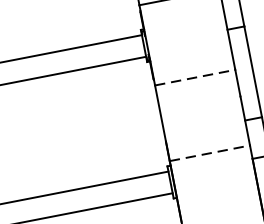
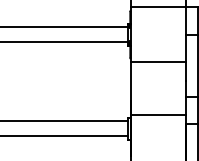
line: (195, 77) -> (158, 62), dashed -> solid
line: (210, 153) -> (158, 114), dashed -> solid

